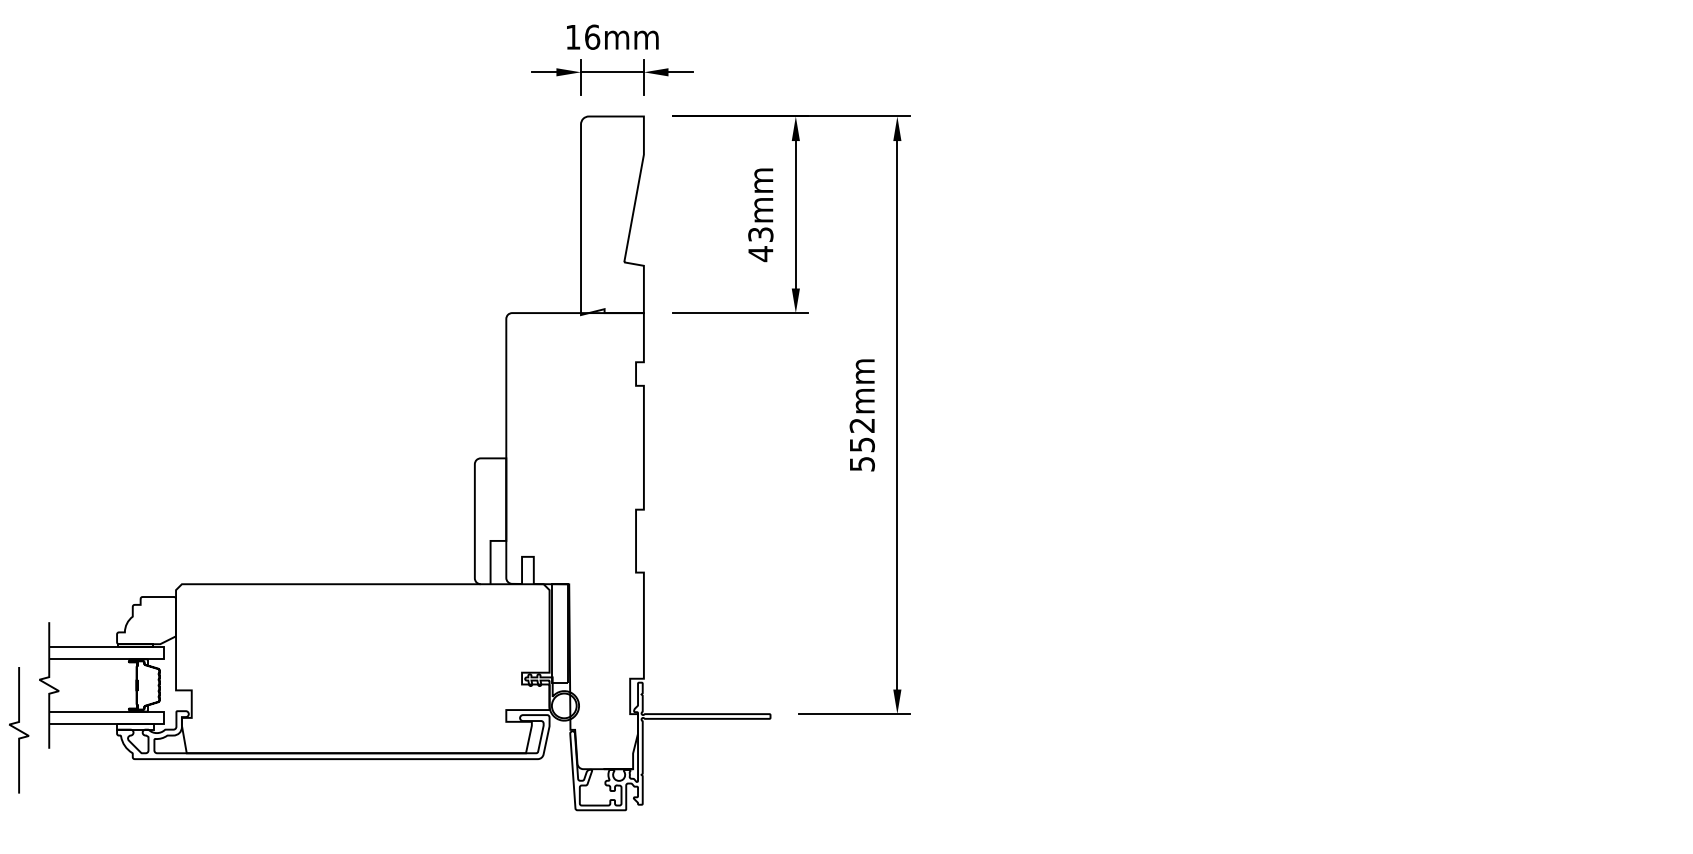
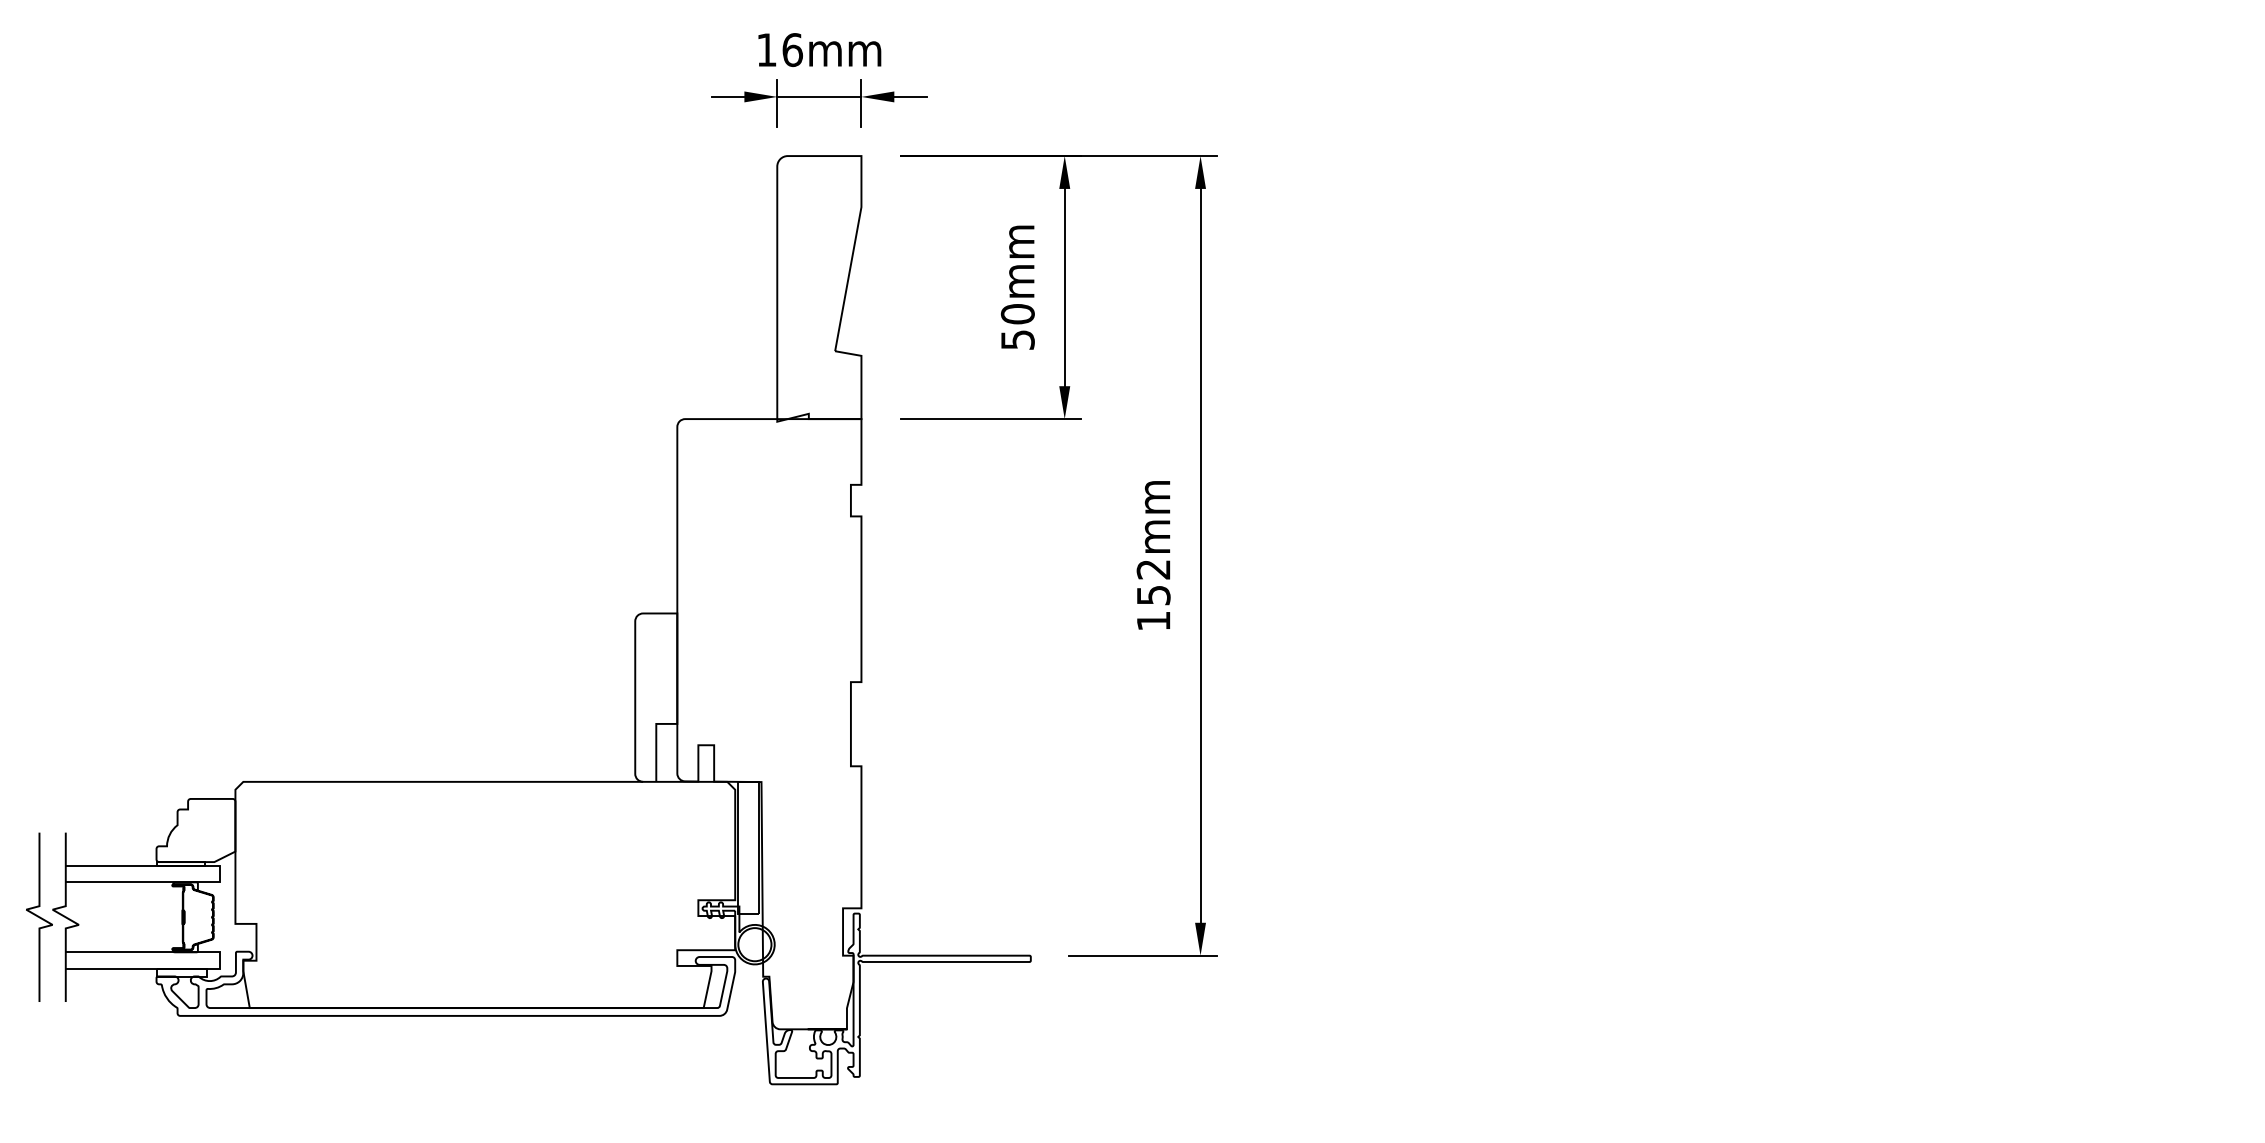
text: (760, 244) -> (1017, 327), 43mm -> 50mm
text: (862, 463) -> (1153, 620), 552mm -> 152mm
curve: (19, 729) -> (39, 916), moved

